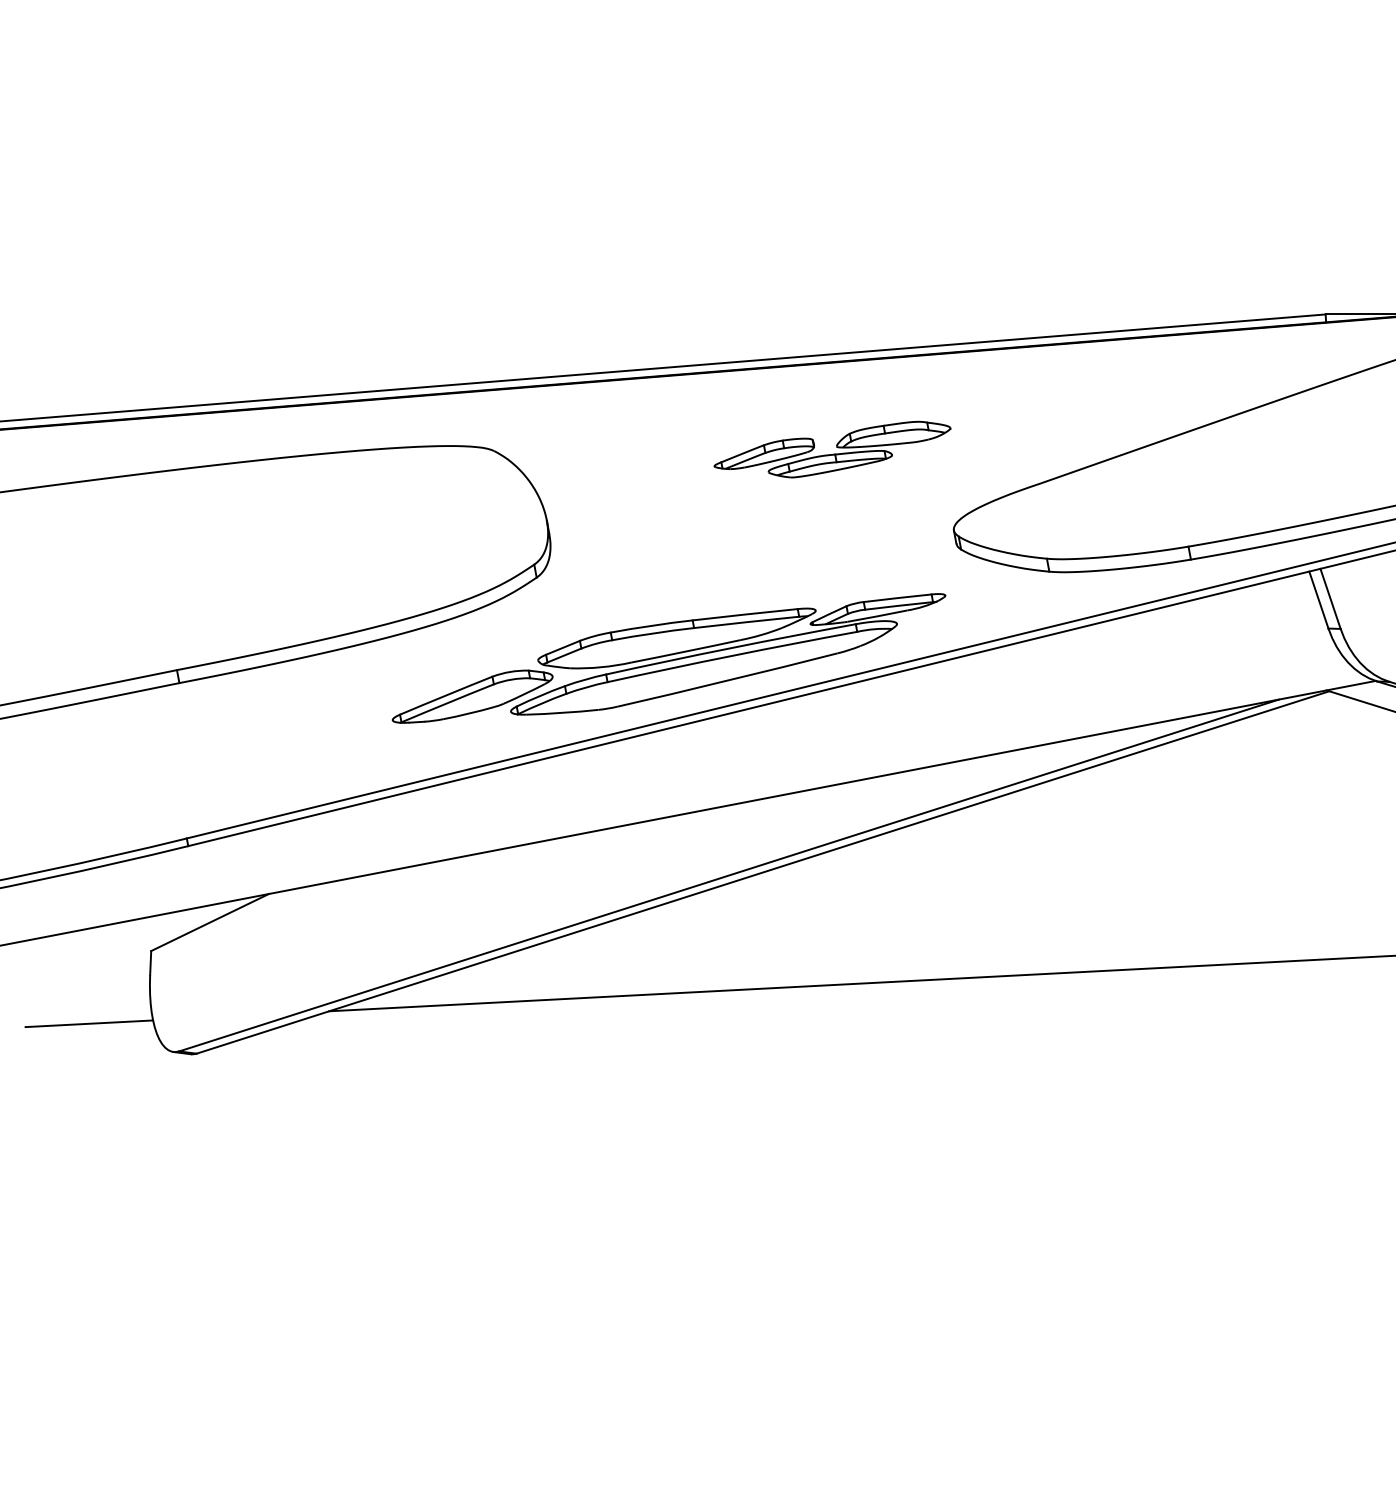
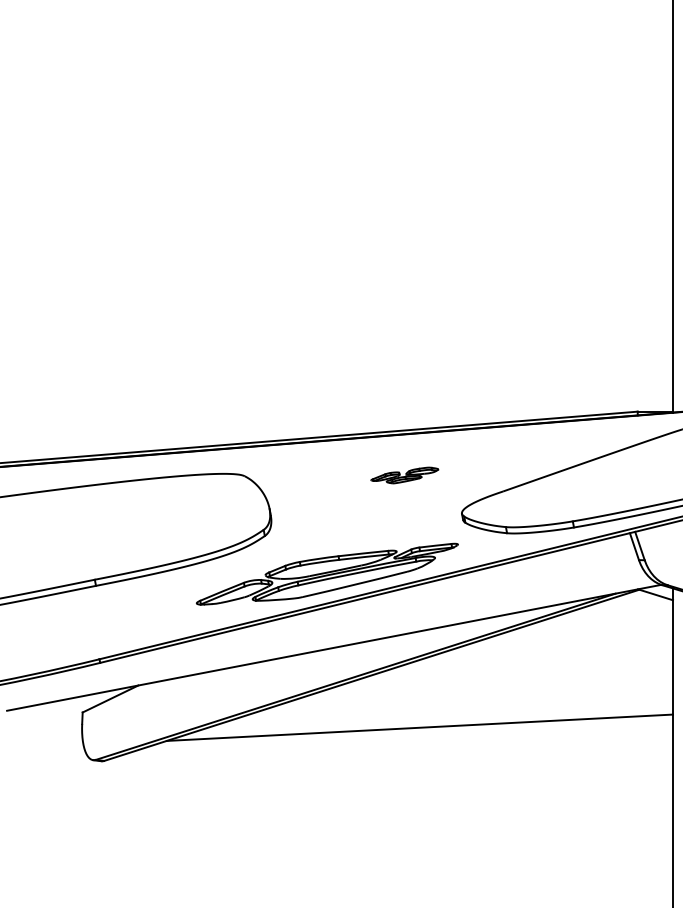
part: (832, 449) -> (404, 475), size x0.6
line: (89, 1023) -> (53, 746), removed

